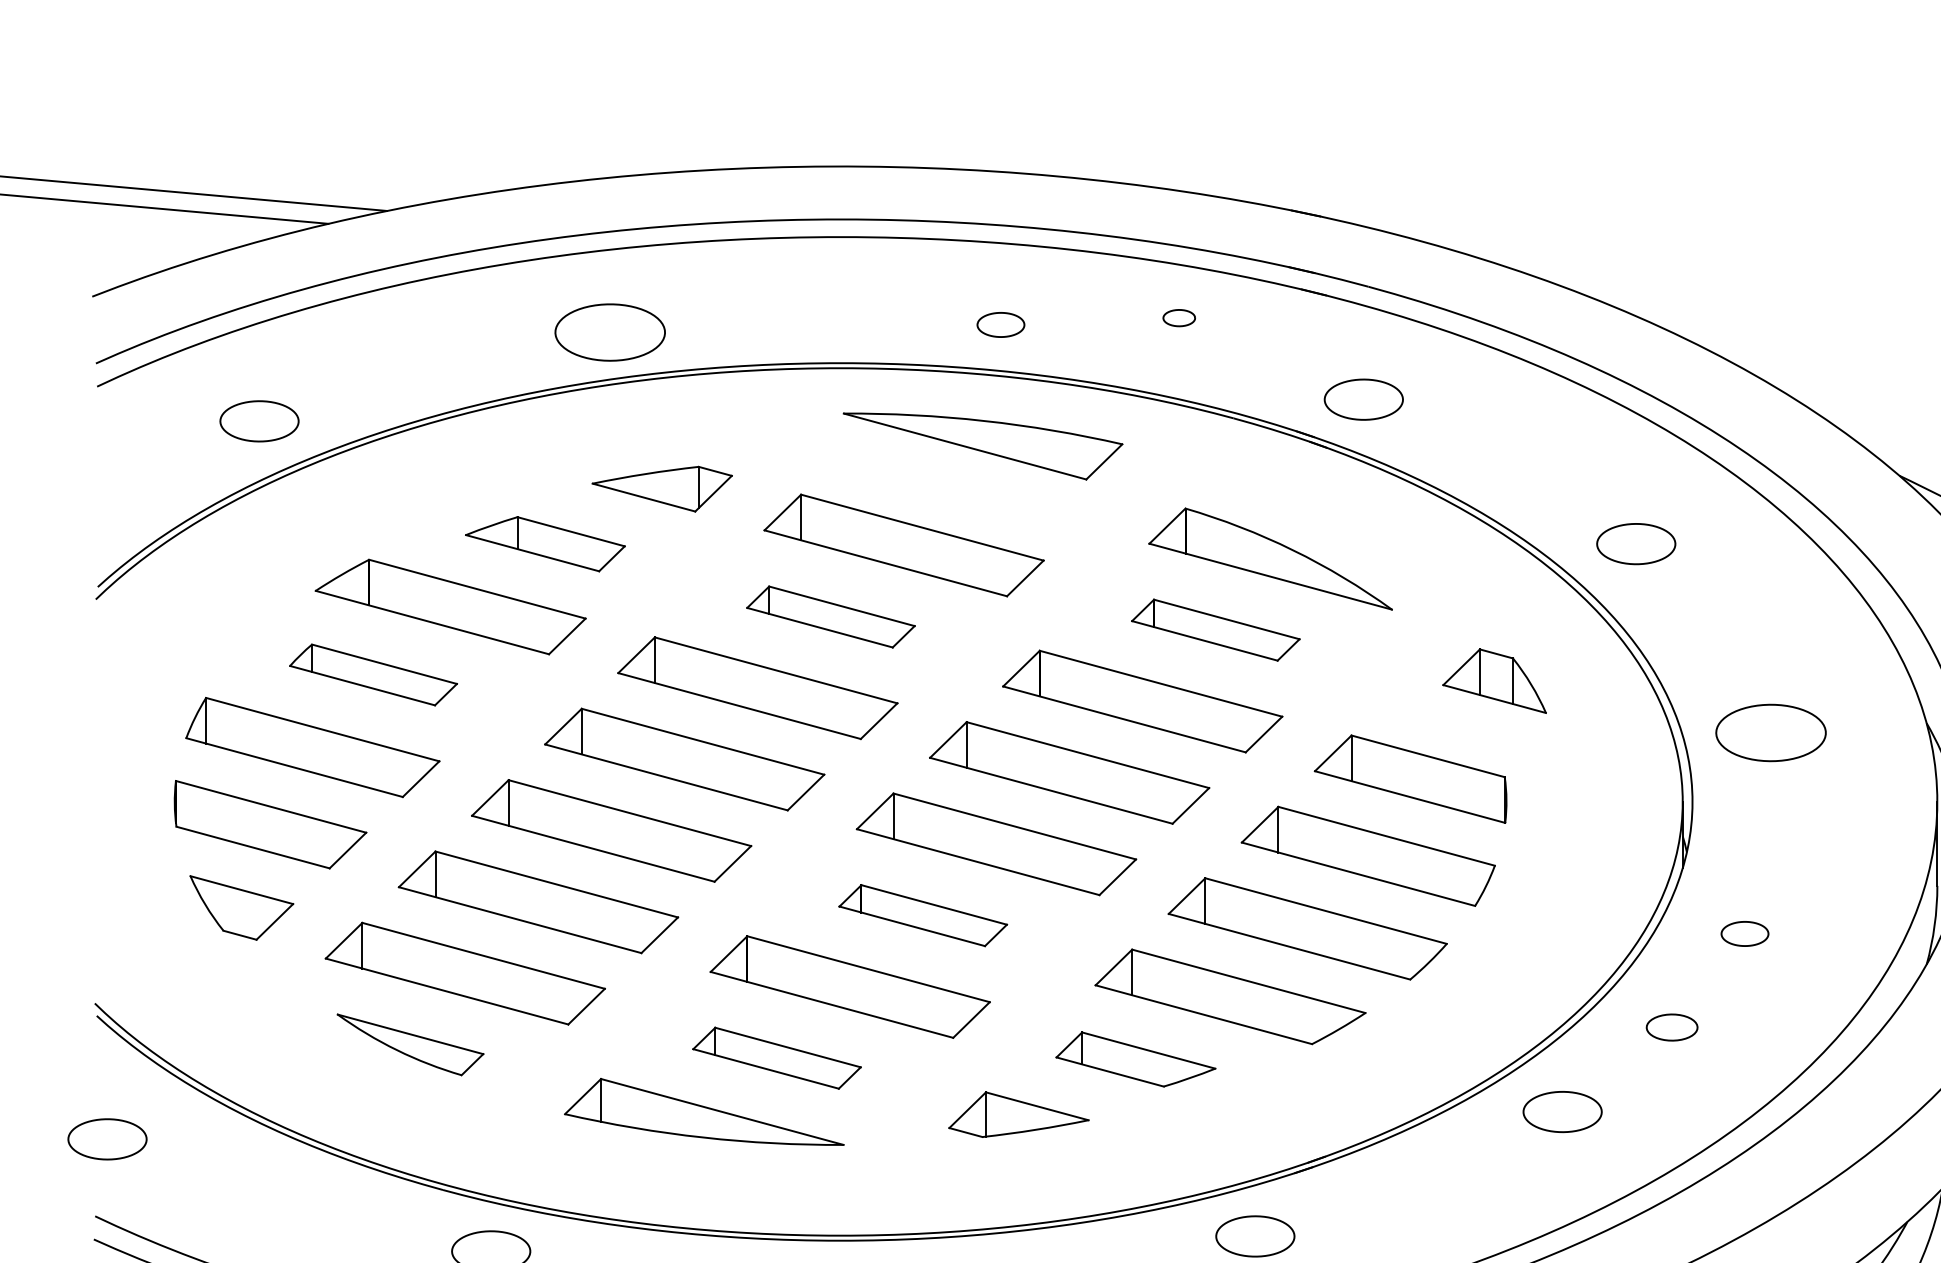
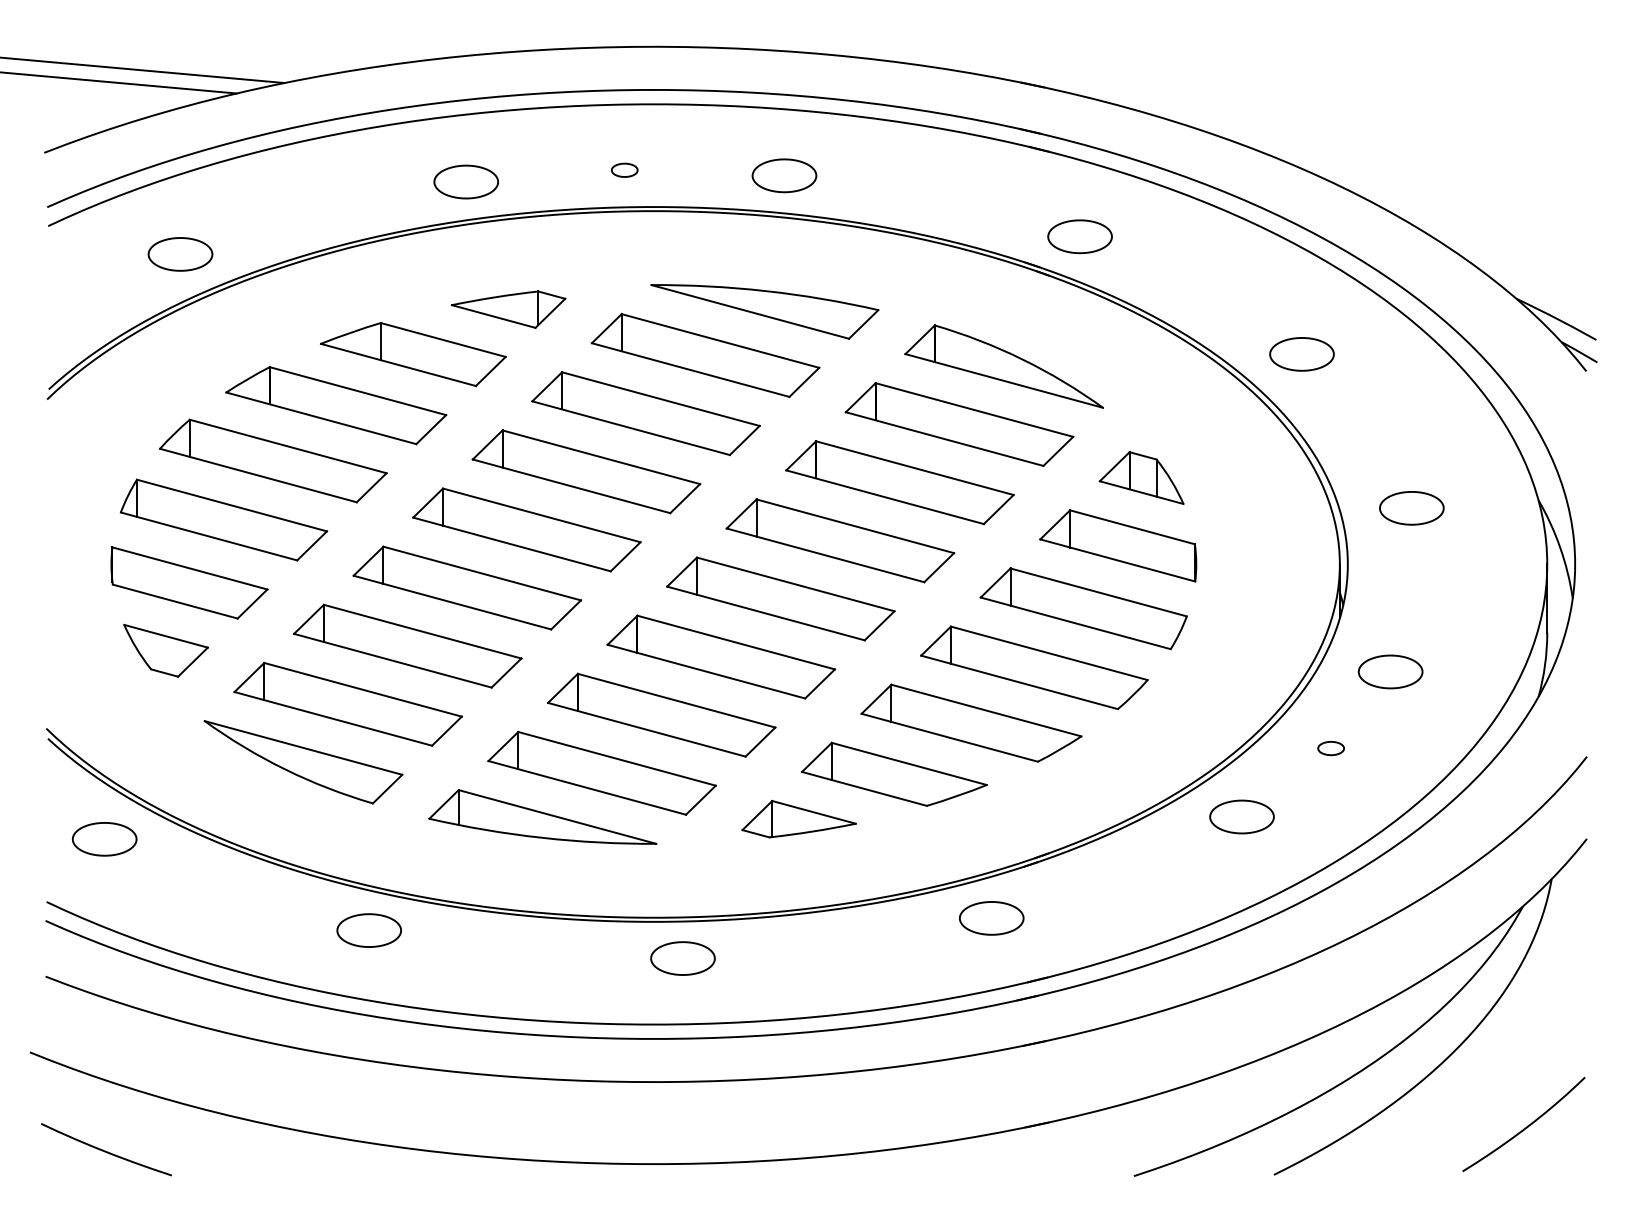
part: (1178, 317) -> (624, 169), moved
part: (1000, 324) -> (784, 175), size x1.67
part: (610, 331) -> (466, 181), size x0.71
part: (982, 446) -> (764, 311), moved
part: (545, 544) -> (413, 354), size x1.43
part: (830, 616) -> (645, 413), size x1.67
part: (1215, 630) -> (959, 424), size x1.67
part: (373, 674) -> (273, 460), size x1.67
part: (1494, 680) -> (1141, 477), moved
part: (1770, 733) -> (1411, 508), size x0.71
part: (922, 914) -> (720, 656), size x1.67
part: (1744, 933) -> (1390, 671), size x1.67
part: (1671, 1027) -> (1330, 748), size x0.62
part: (410, 1045) -> (303, 762), size x1.67
part: (776, 1057) -> (601, 772), size x1.67
part: (1136, 1058) -> (894, 773), size x1.43
part: (107, 1139) -> (104, 839), moved

